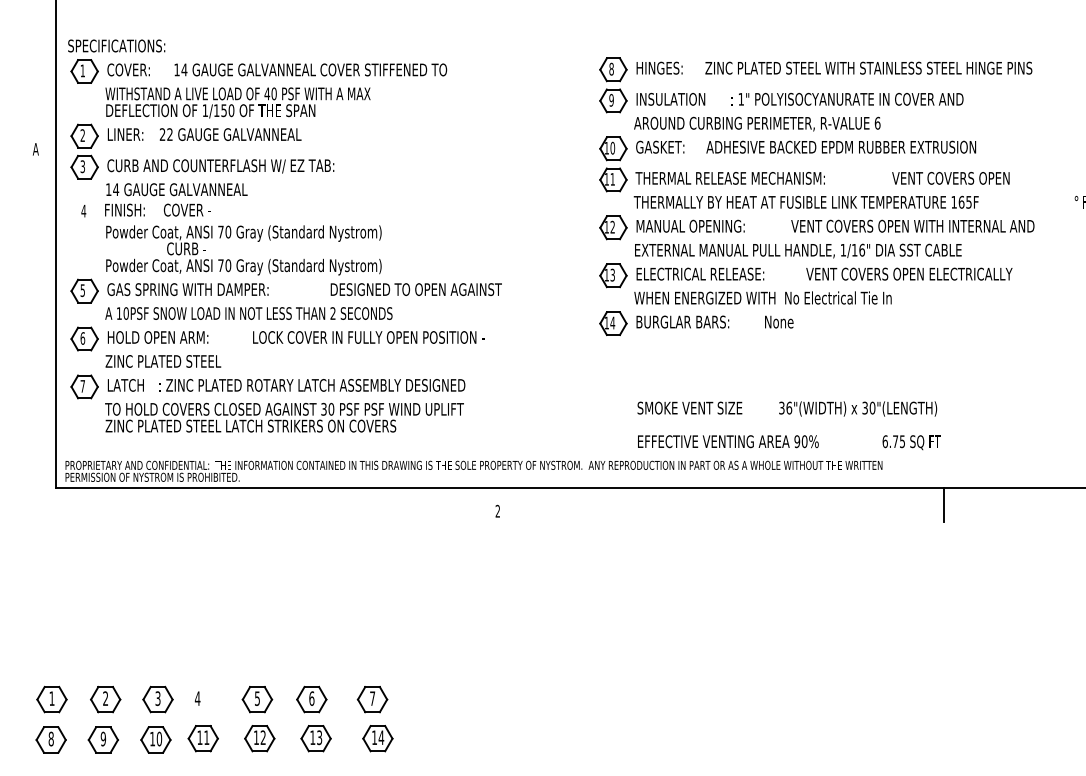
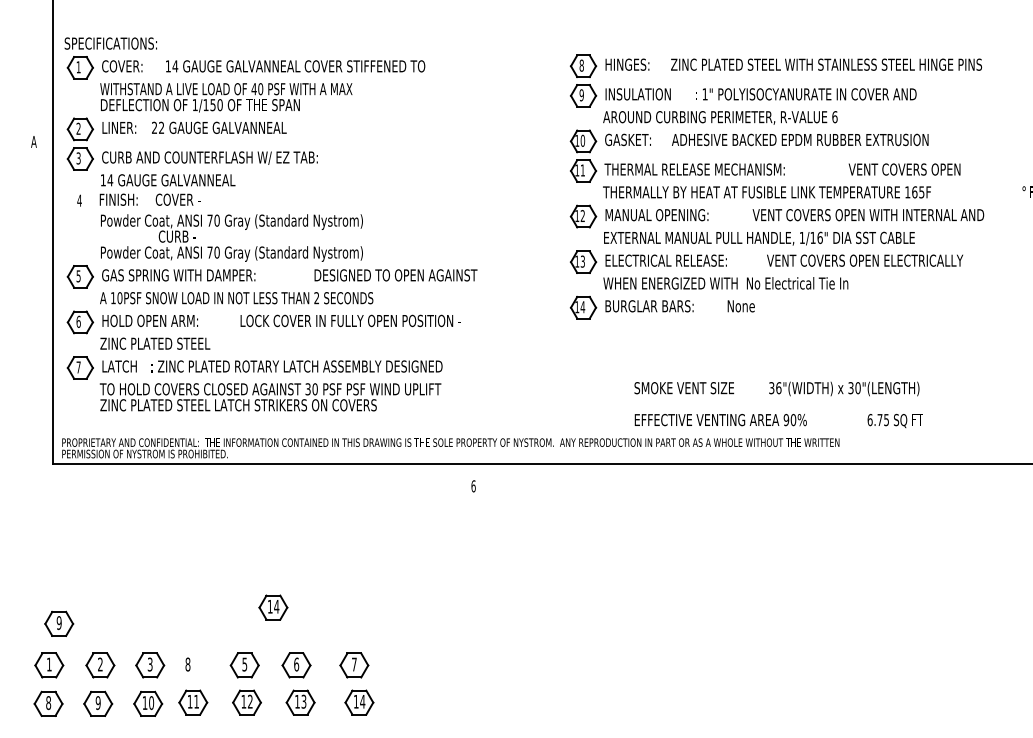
text: (788, 425) -> (778, 404), moved
line: (944, 504) -> (898, 479), removed
text: (497, 511) -> (473, 486), 2 -> 6
part: (287, 638) -> (273, 607), added
part: (62, 655) -> (59, 623), added
text: (197, 698) -> (187, 664), 4 -> 8

